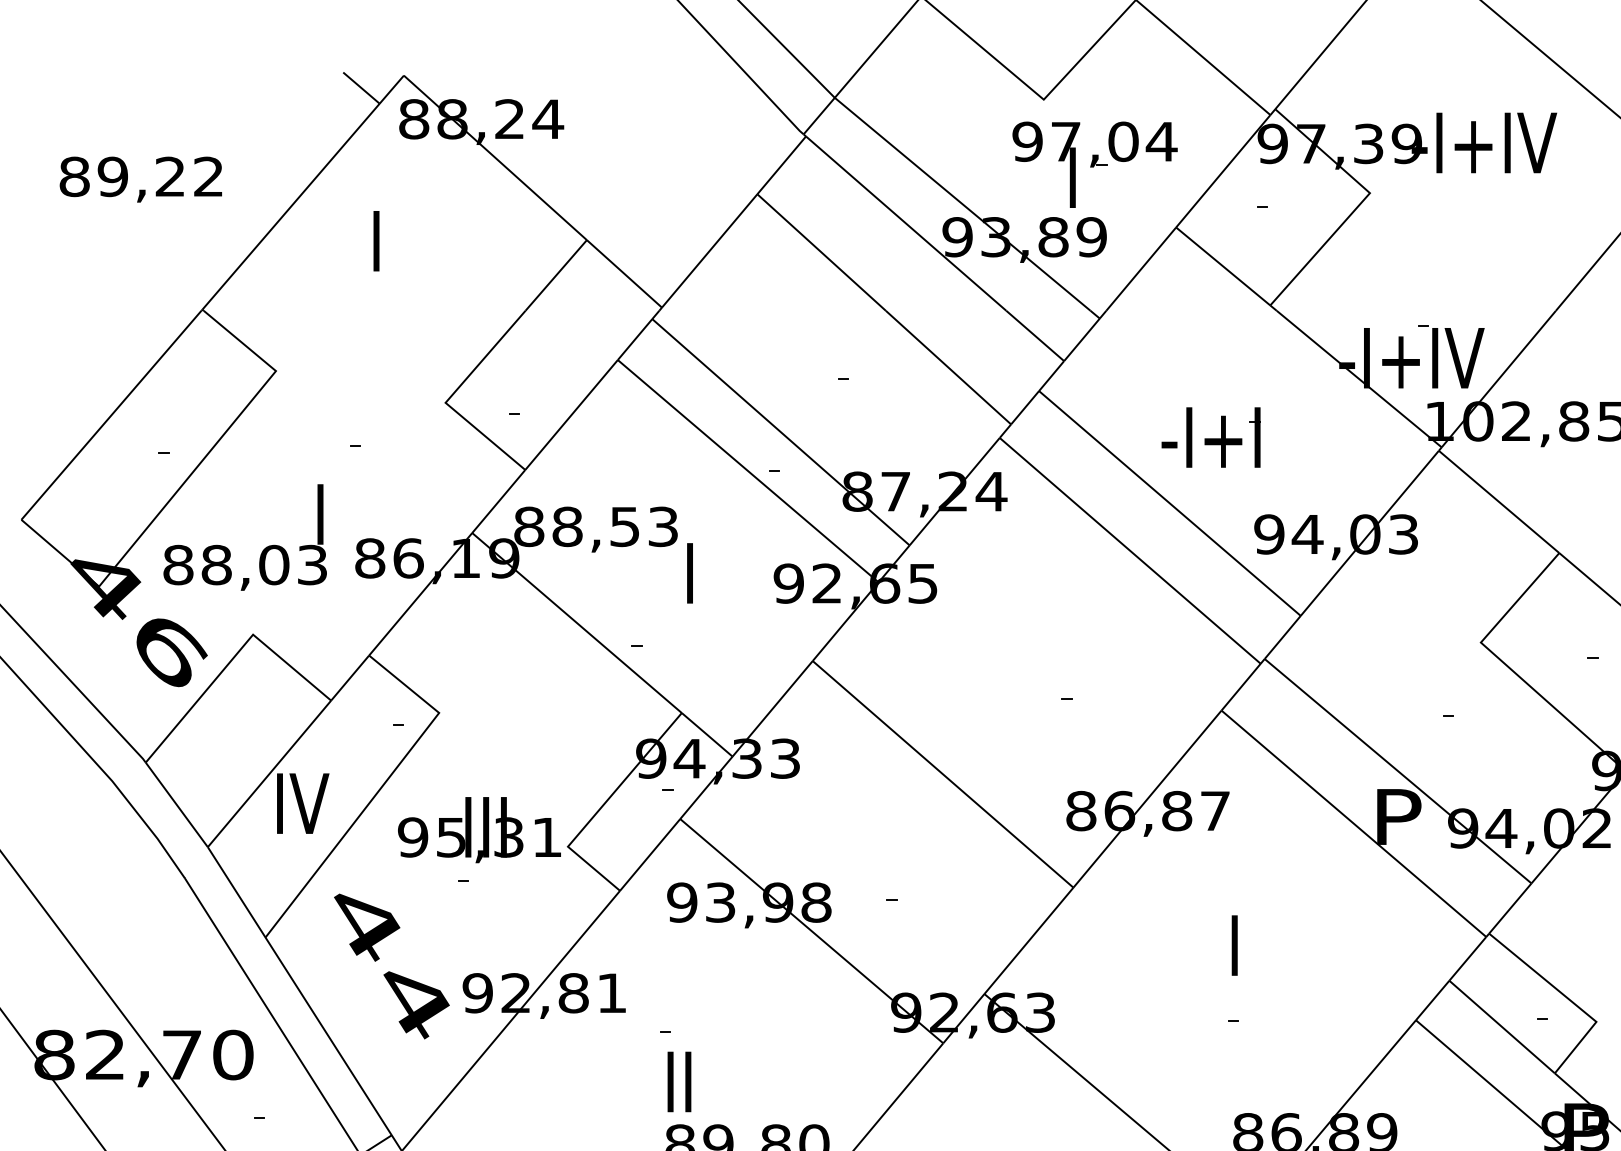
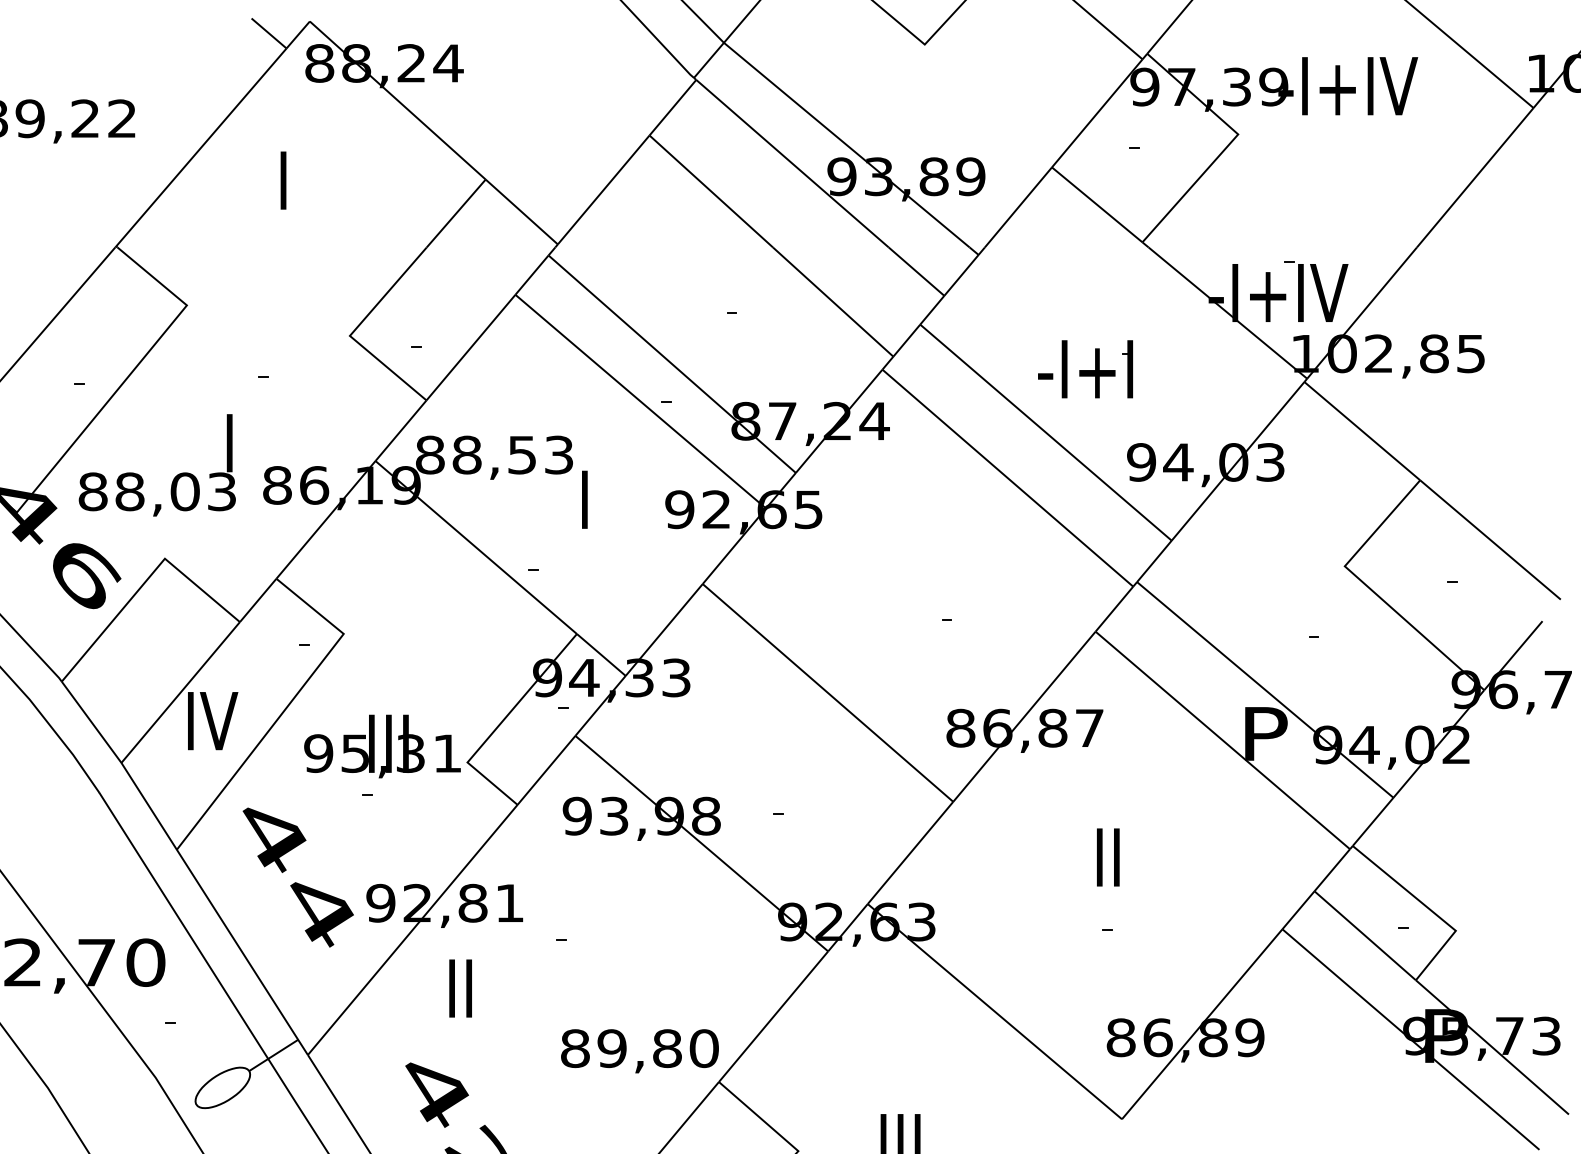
part: (1094, 164) -> (973, 106), removed
text: (1233, 945) -> (1107, 857), I -> II
text: (679, 1081) -> (460, 988), moved

